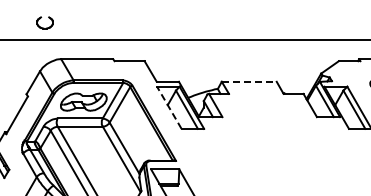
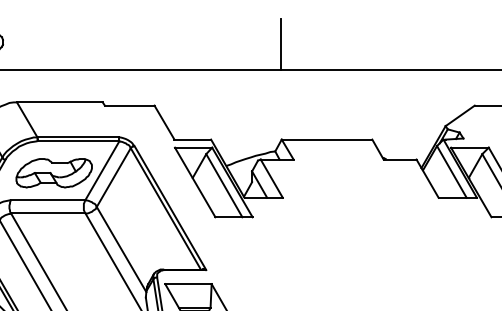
line: (221, 23) -> (281, 43), added
line: (249, 81) -> (327, 139), dashed -> solid
line: (169, 107) -> (195, 181), dashed -> solid

